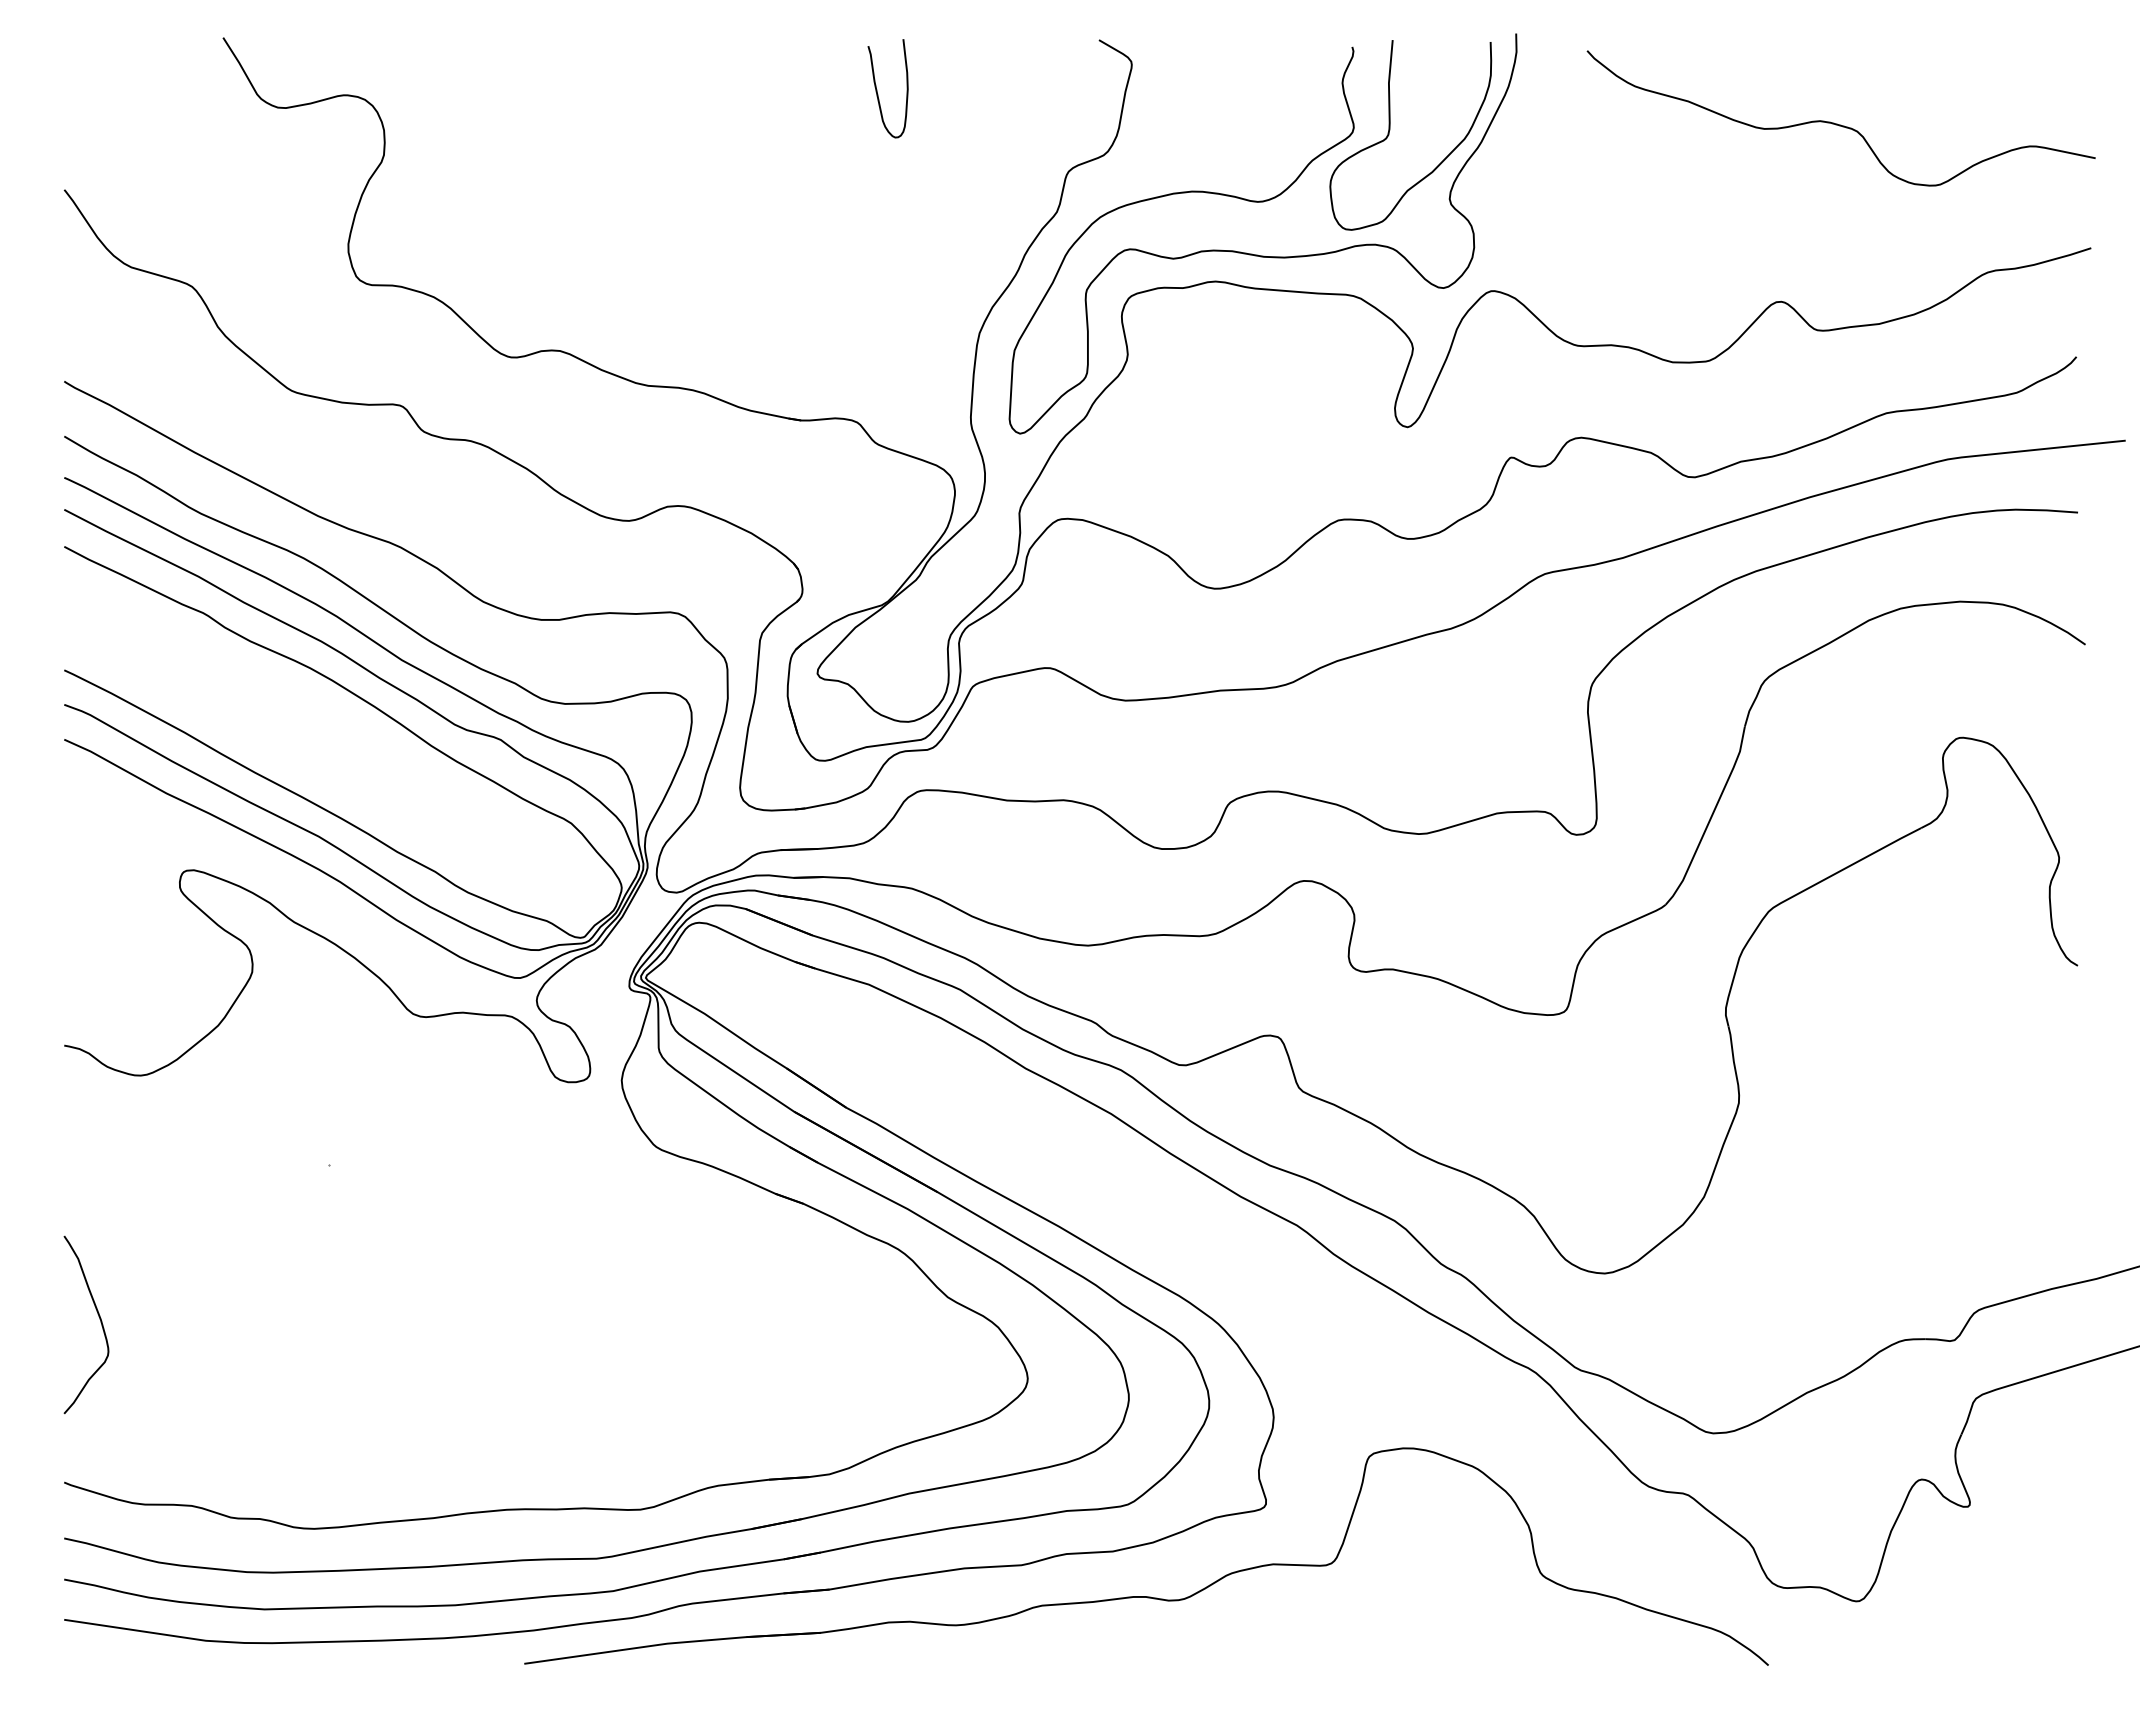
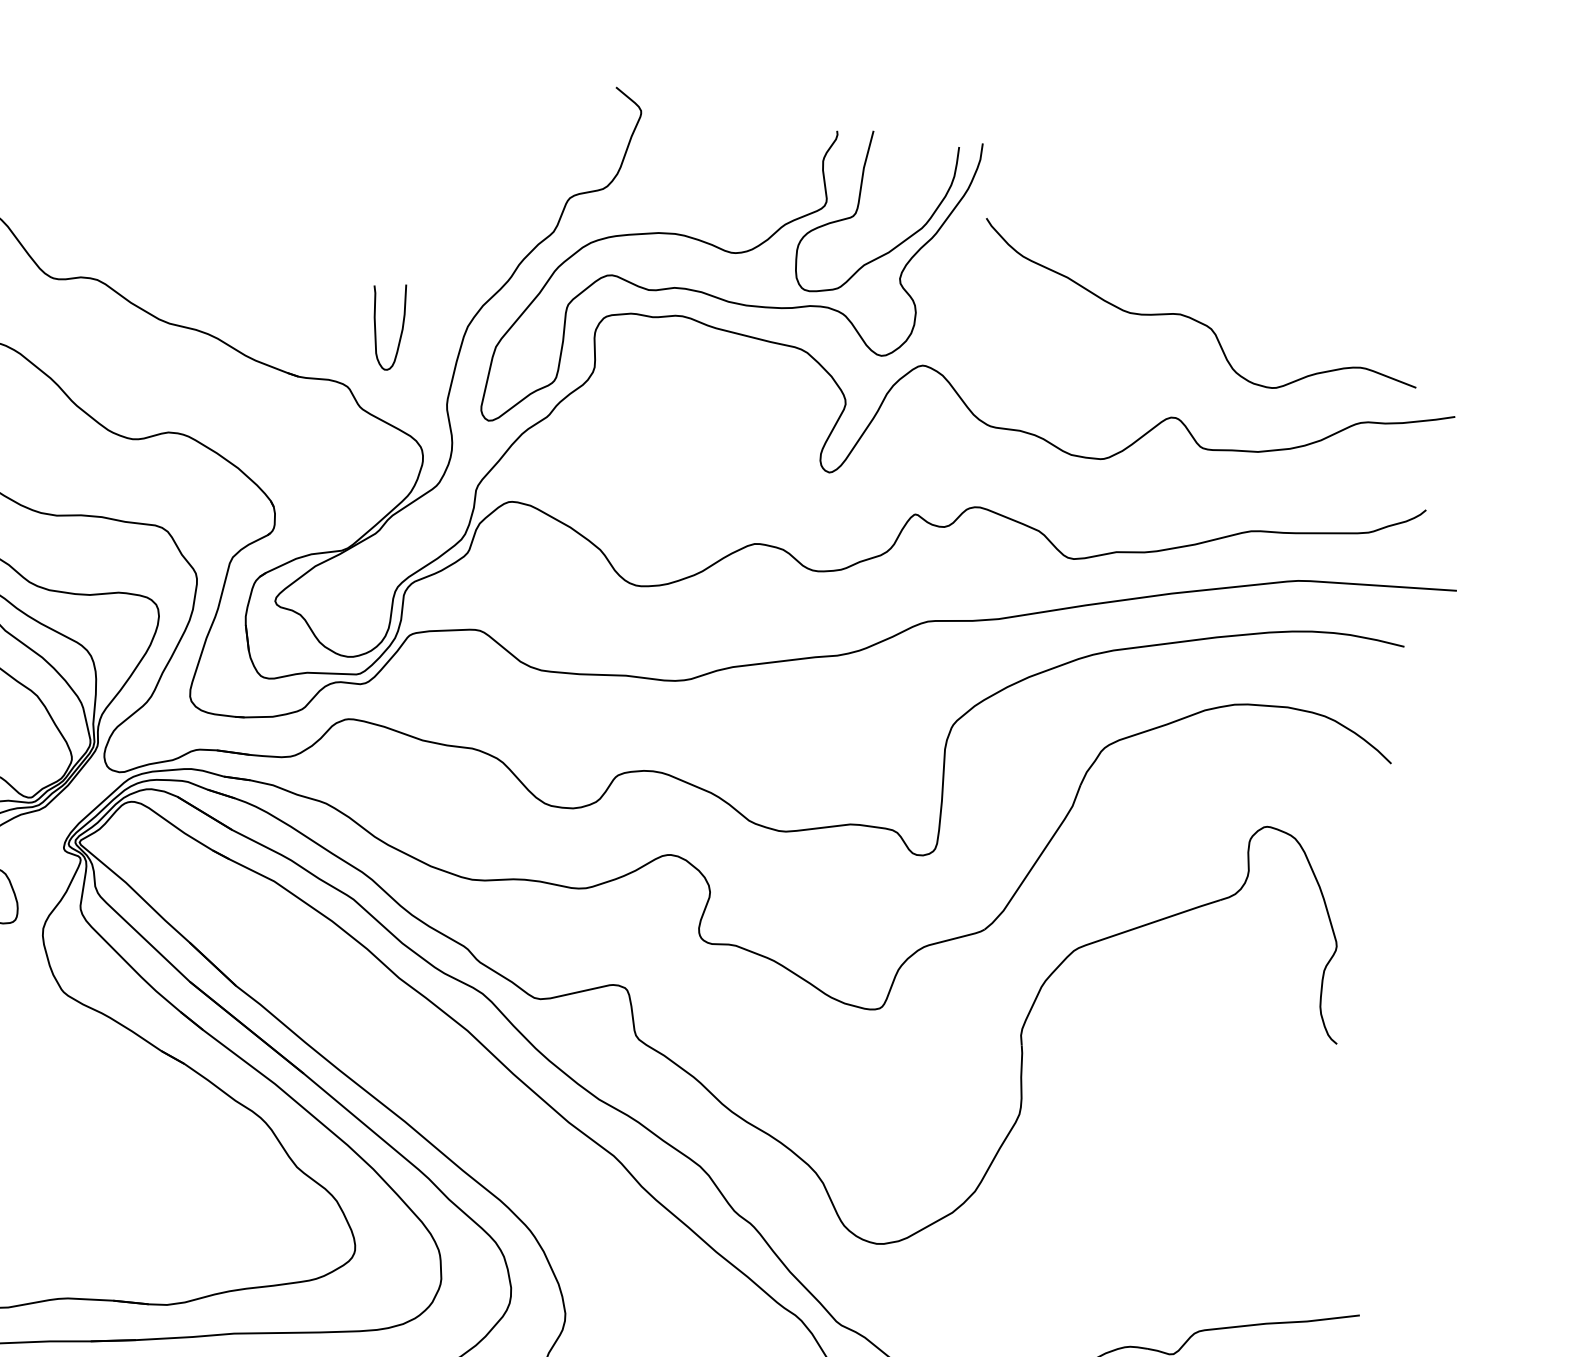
curve: (877, 89) -> (376, 324), moved
curve: (1837, 123) -> (1195, 319), moved

